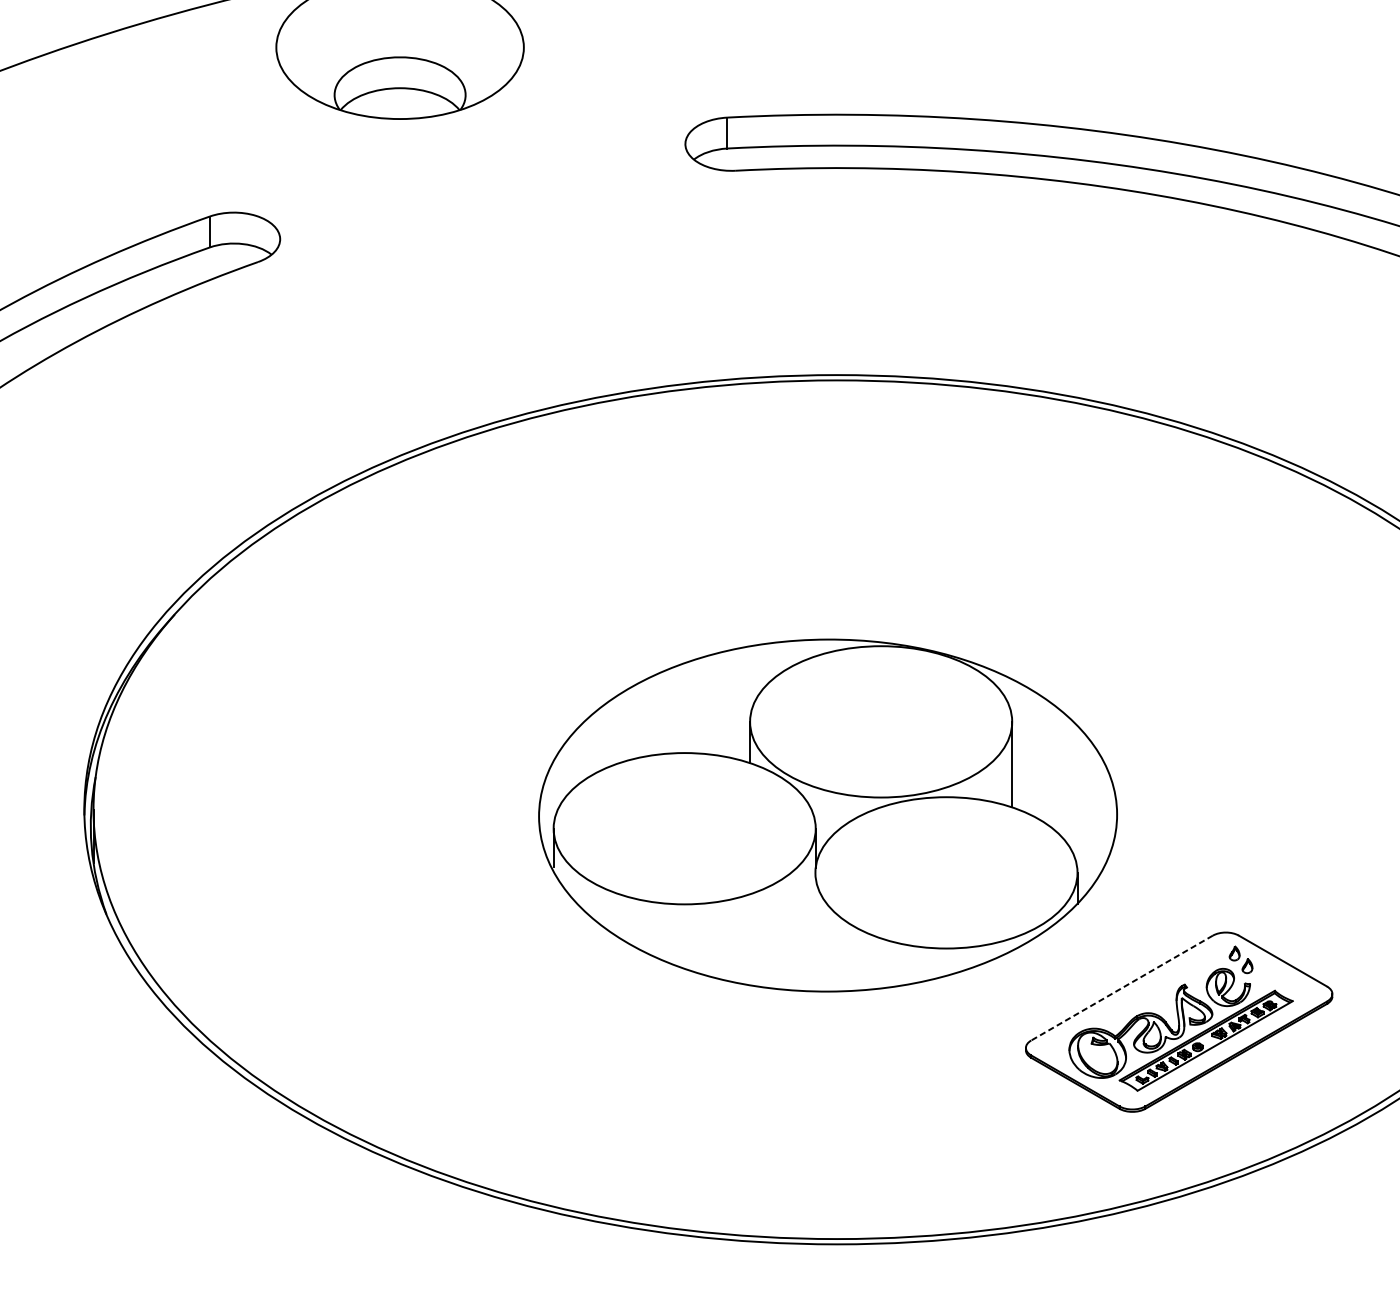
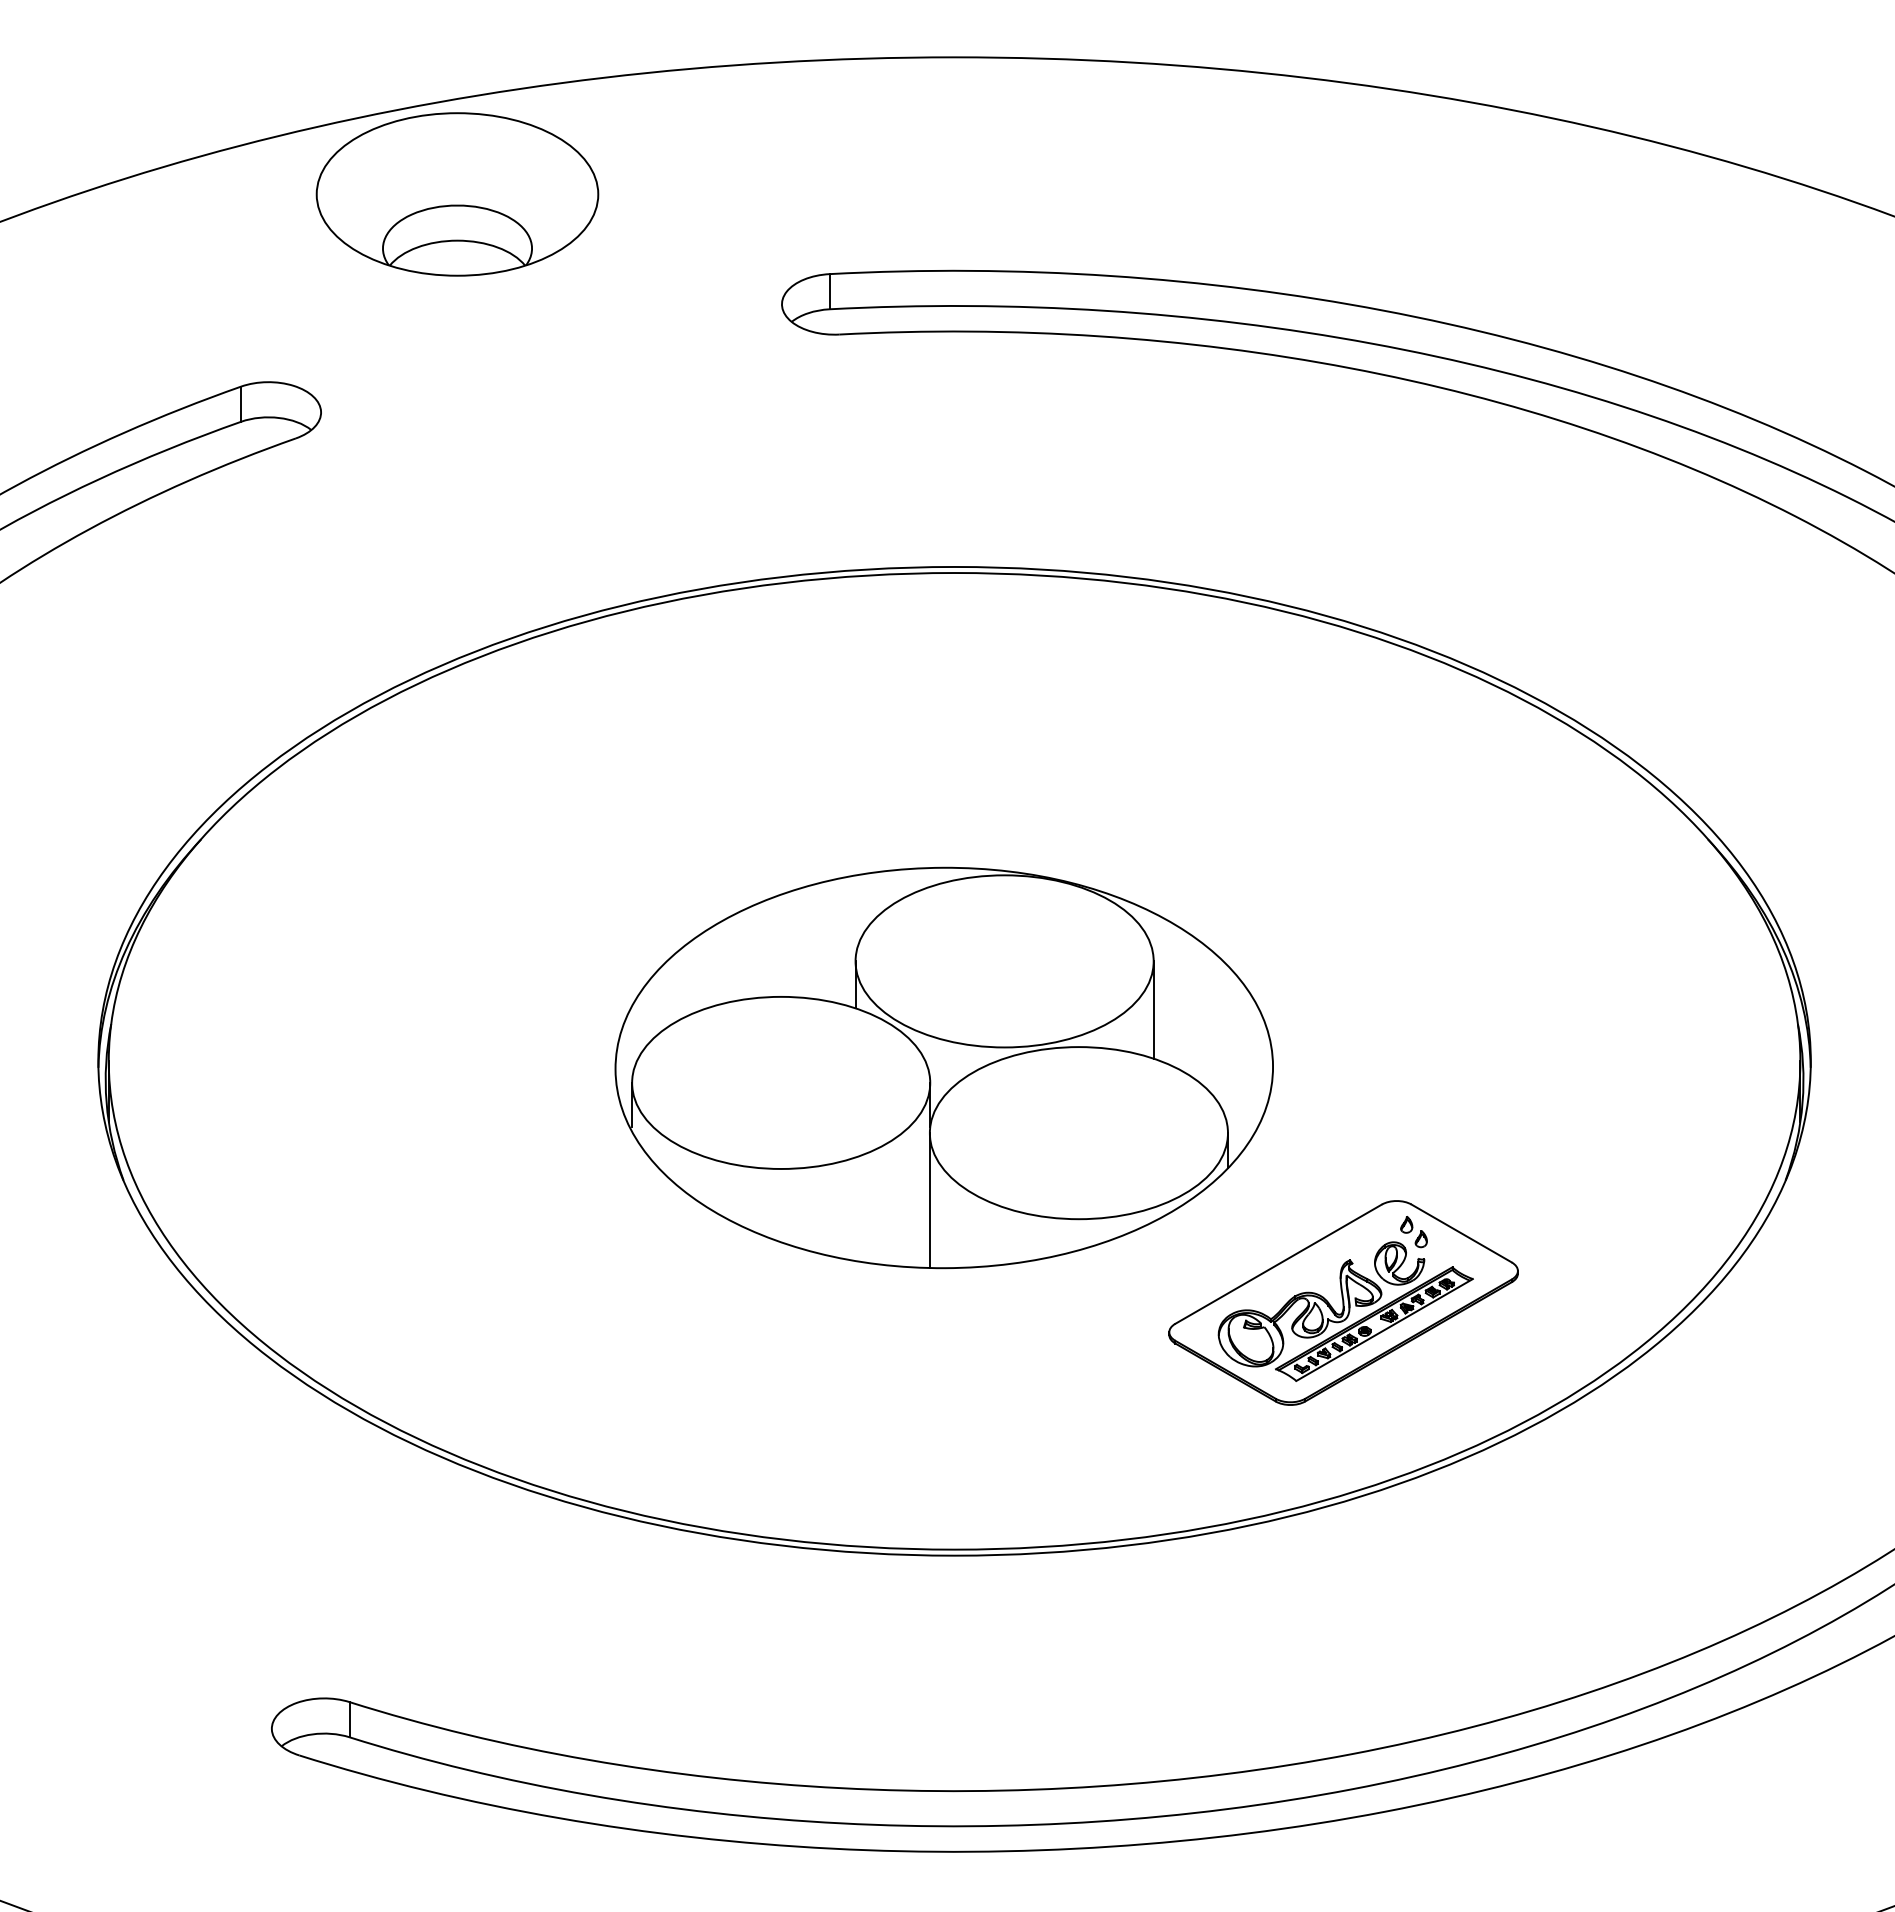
line: (815, 932) -> (929, 1200), added
line: (1121, 988) -> (1278, 1264), dashed -> solid

